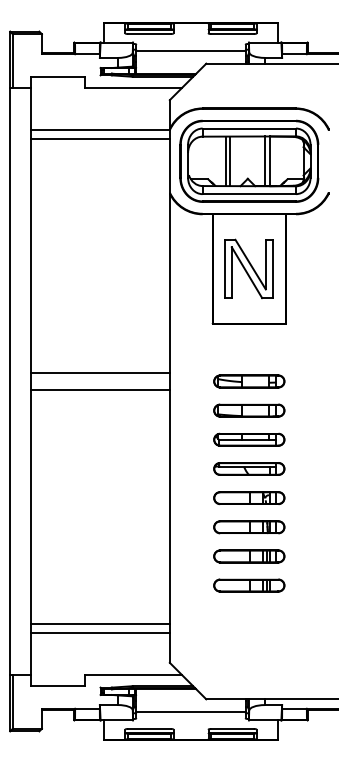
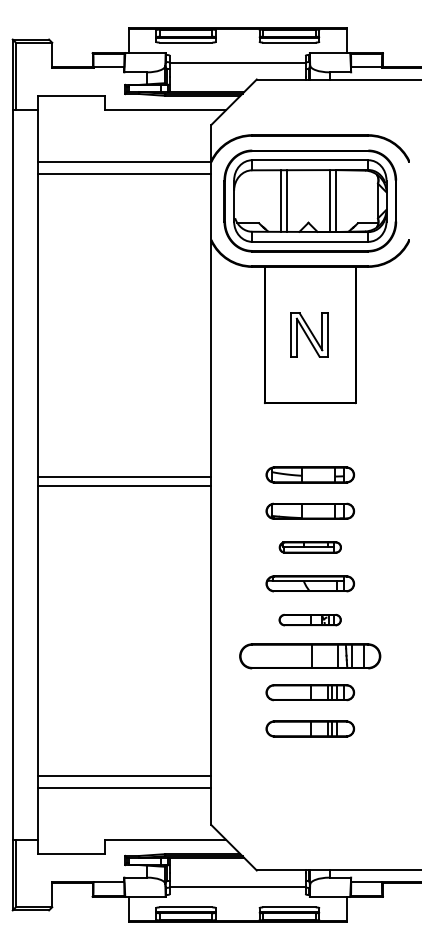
part: (248, 268) -> (309, 334), size x0.6
line: (99, 373) -> (124, 477), moved
part: (249, 439) -> (310, 547), size x0.7
part: (248, 497) -> (309, 619), size x0.7
part: (249, 527) -> (310, 656), size x1.6

